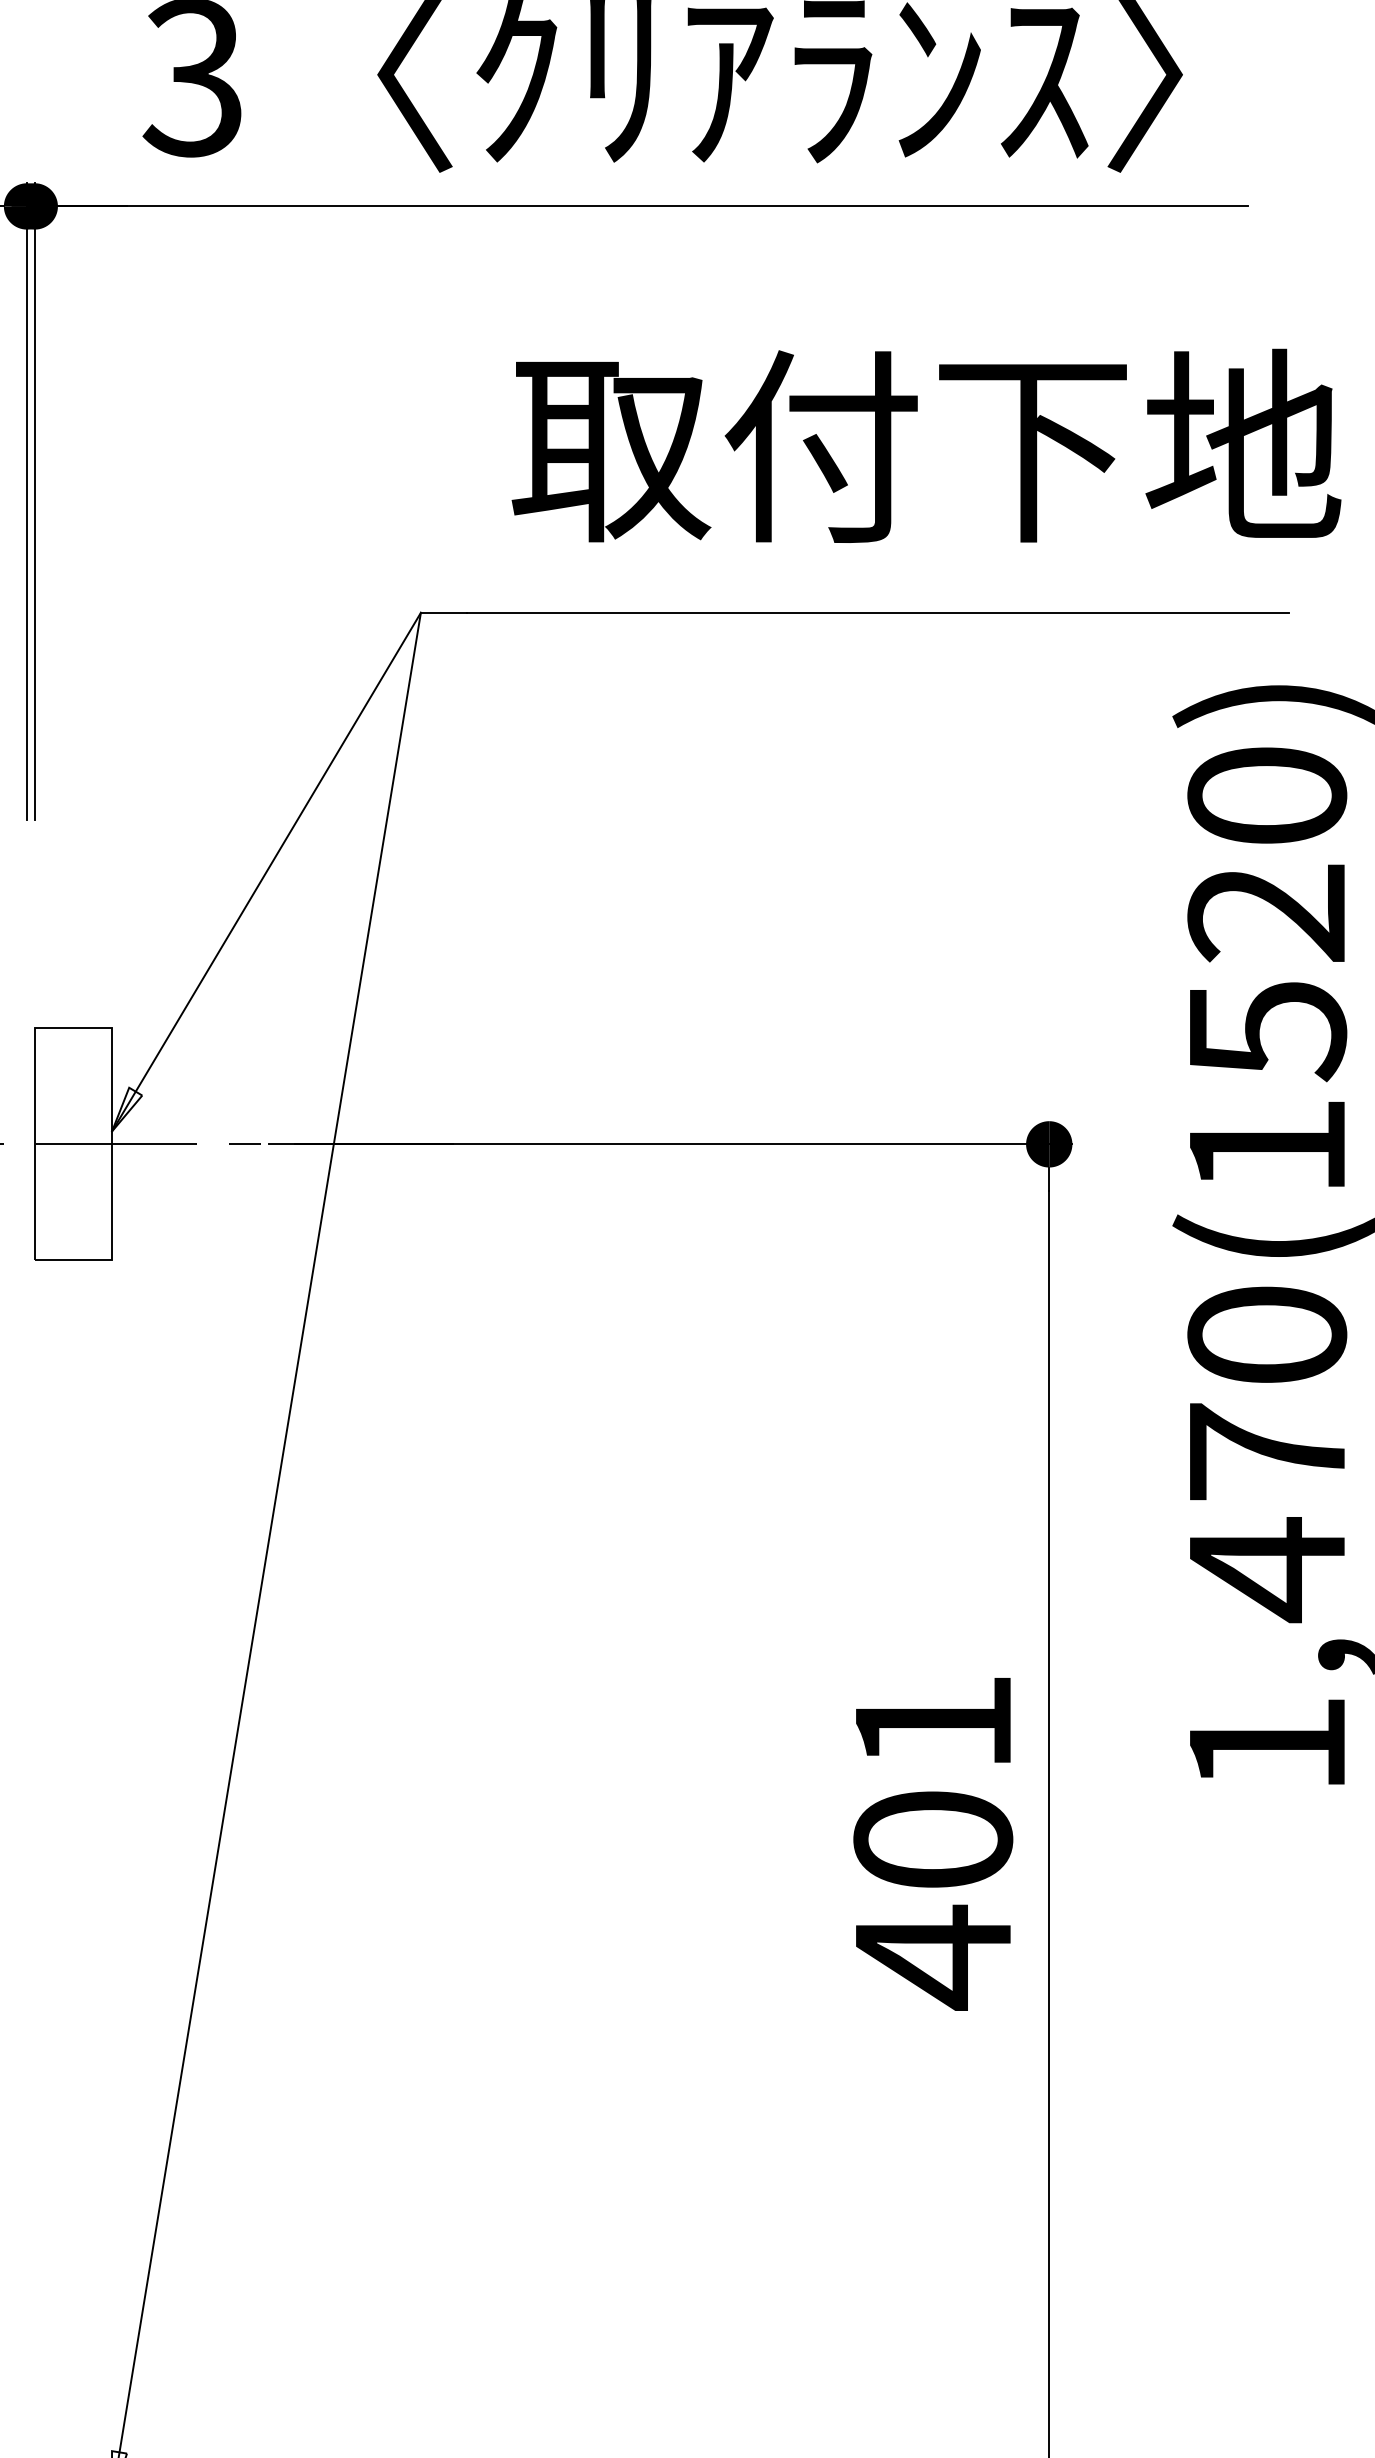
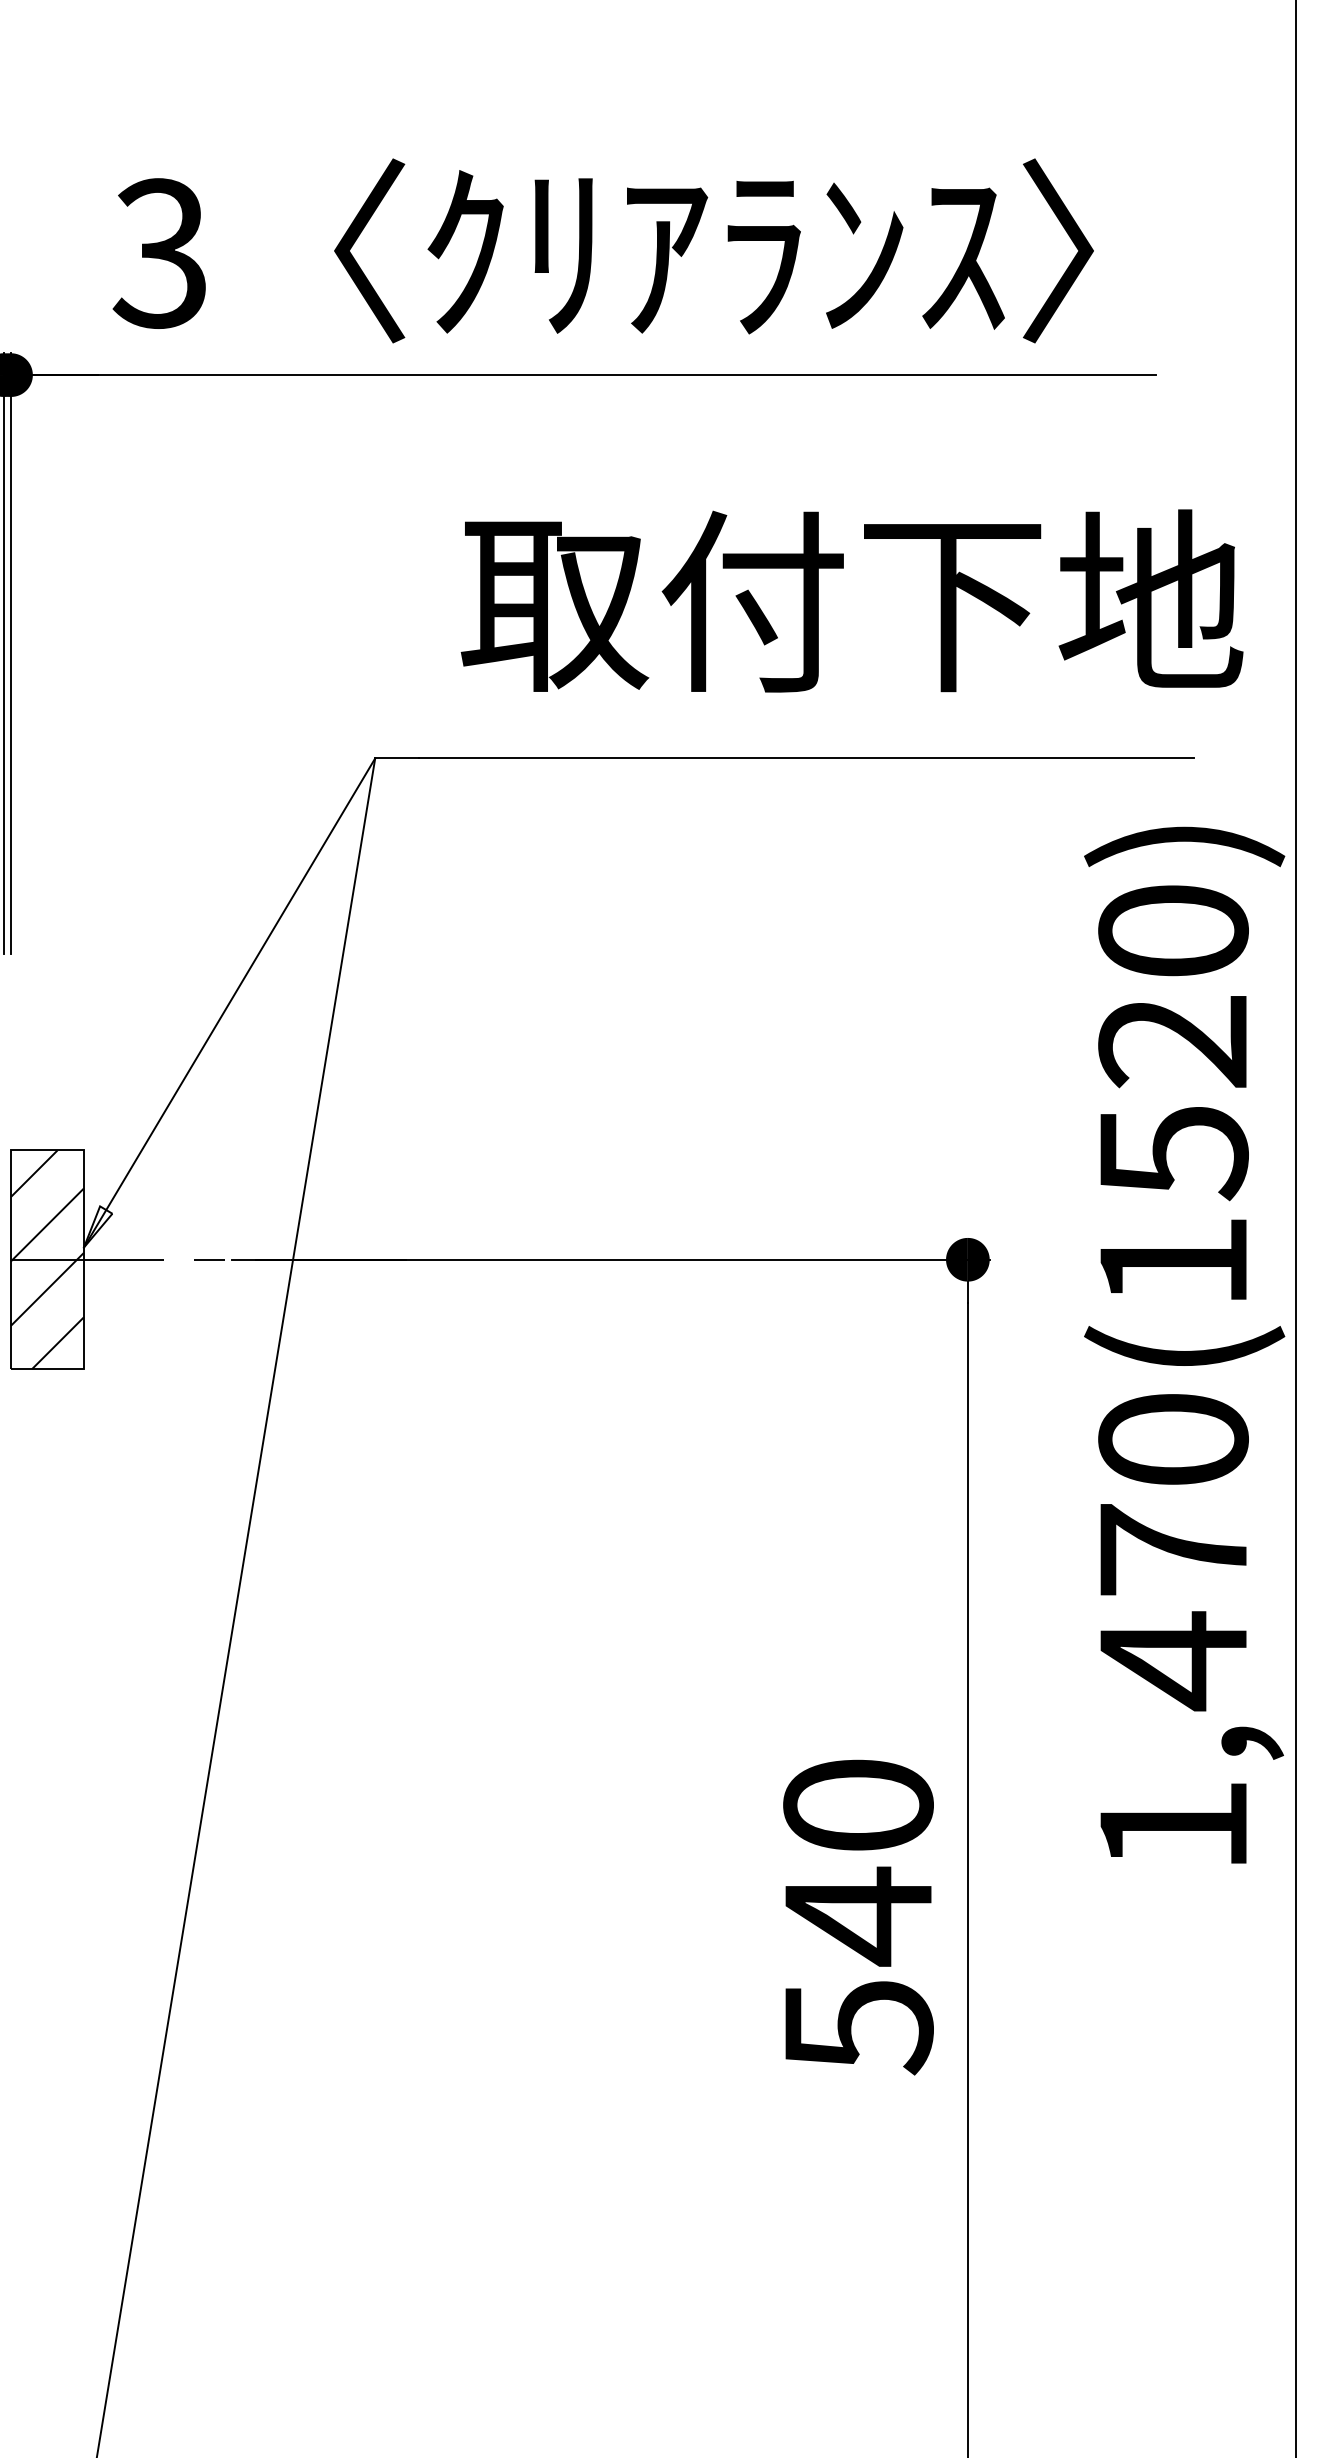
hatch: (73, 1144) -> (47, 1259), added
text: (933, 1842) -> (858, 1918), 401 -> 540

